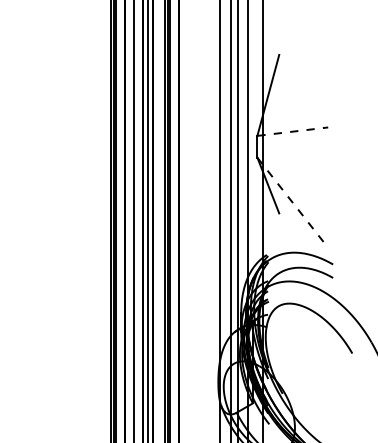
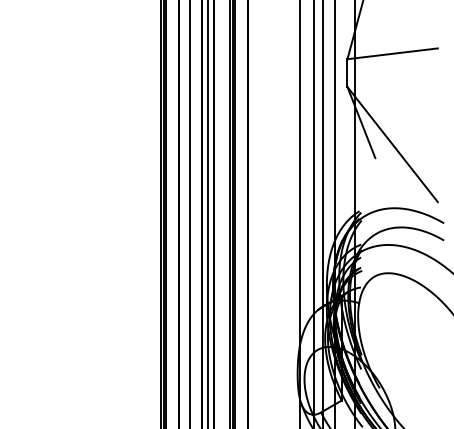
line: (292, 131) -> (392, 53), dashed -> solid
line: (293, 203) -> (393, 145), dashed -> solid

